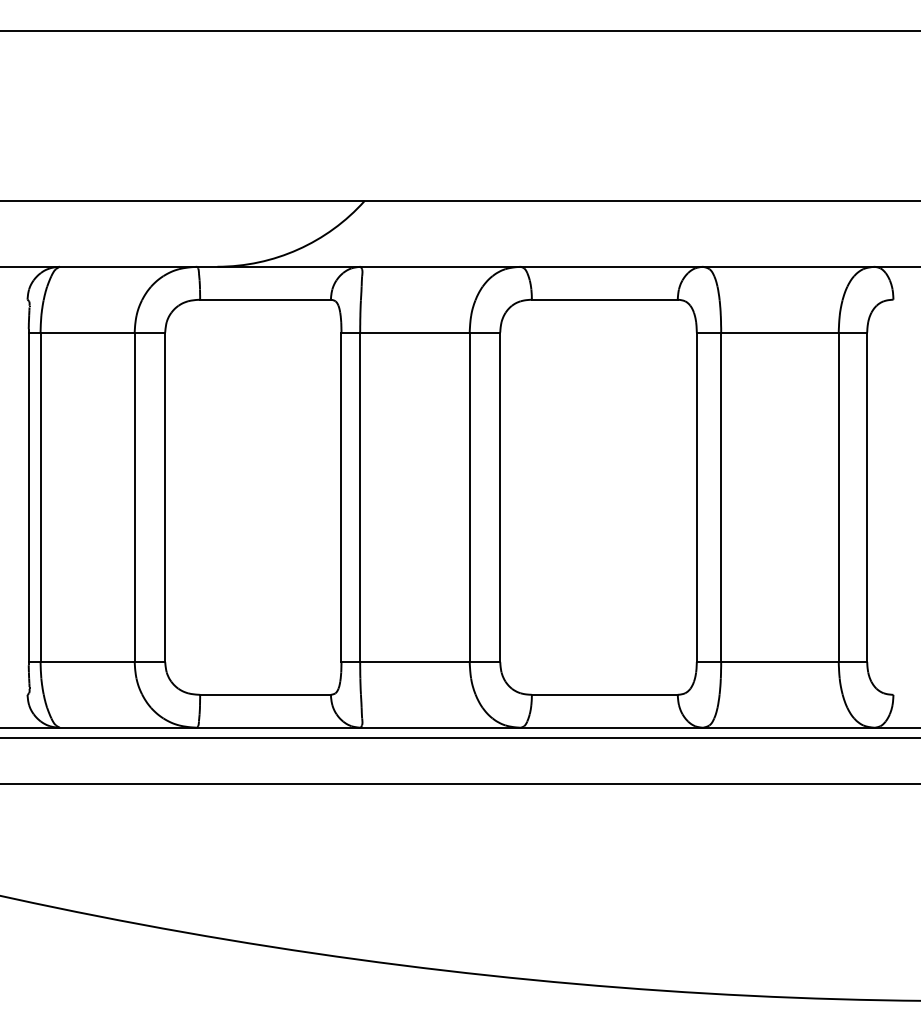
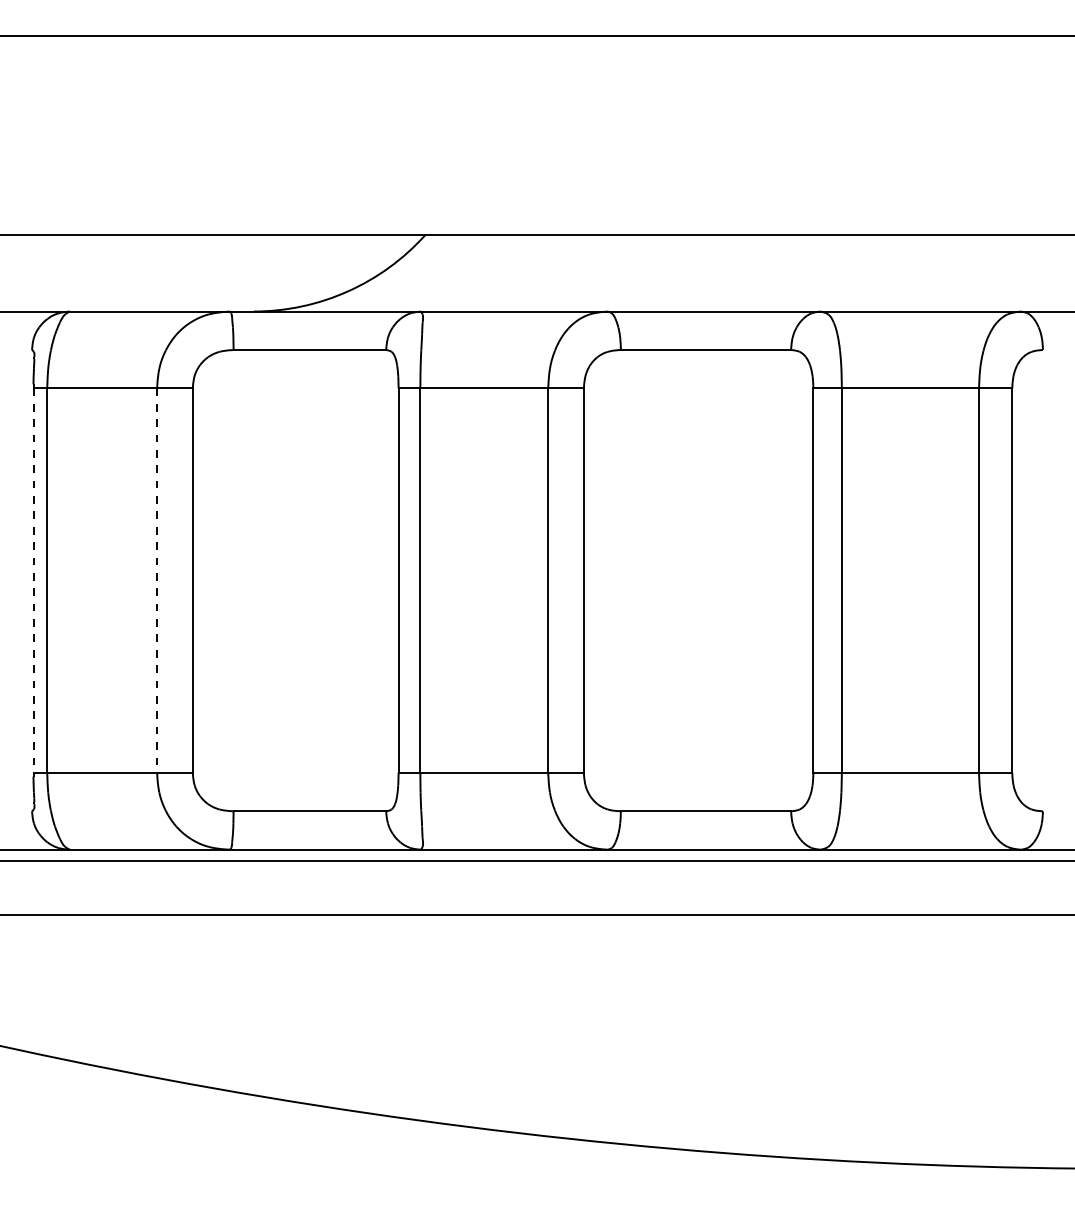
line: (28, 498) -> (33, 581), solid -> dashed
line: (134, 498) -> (157, 581), solid -> dashed

